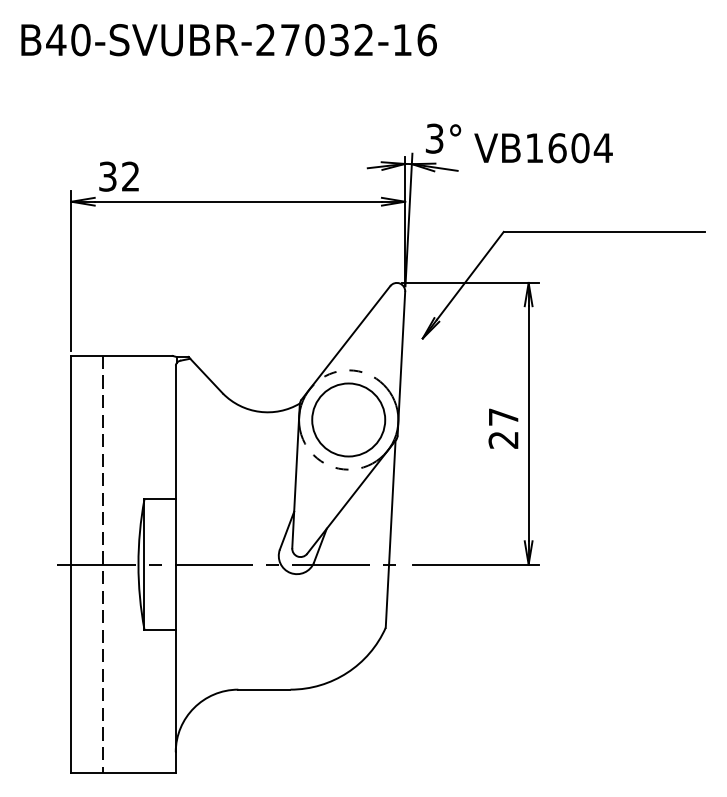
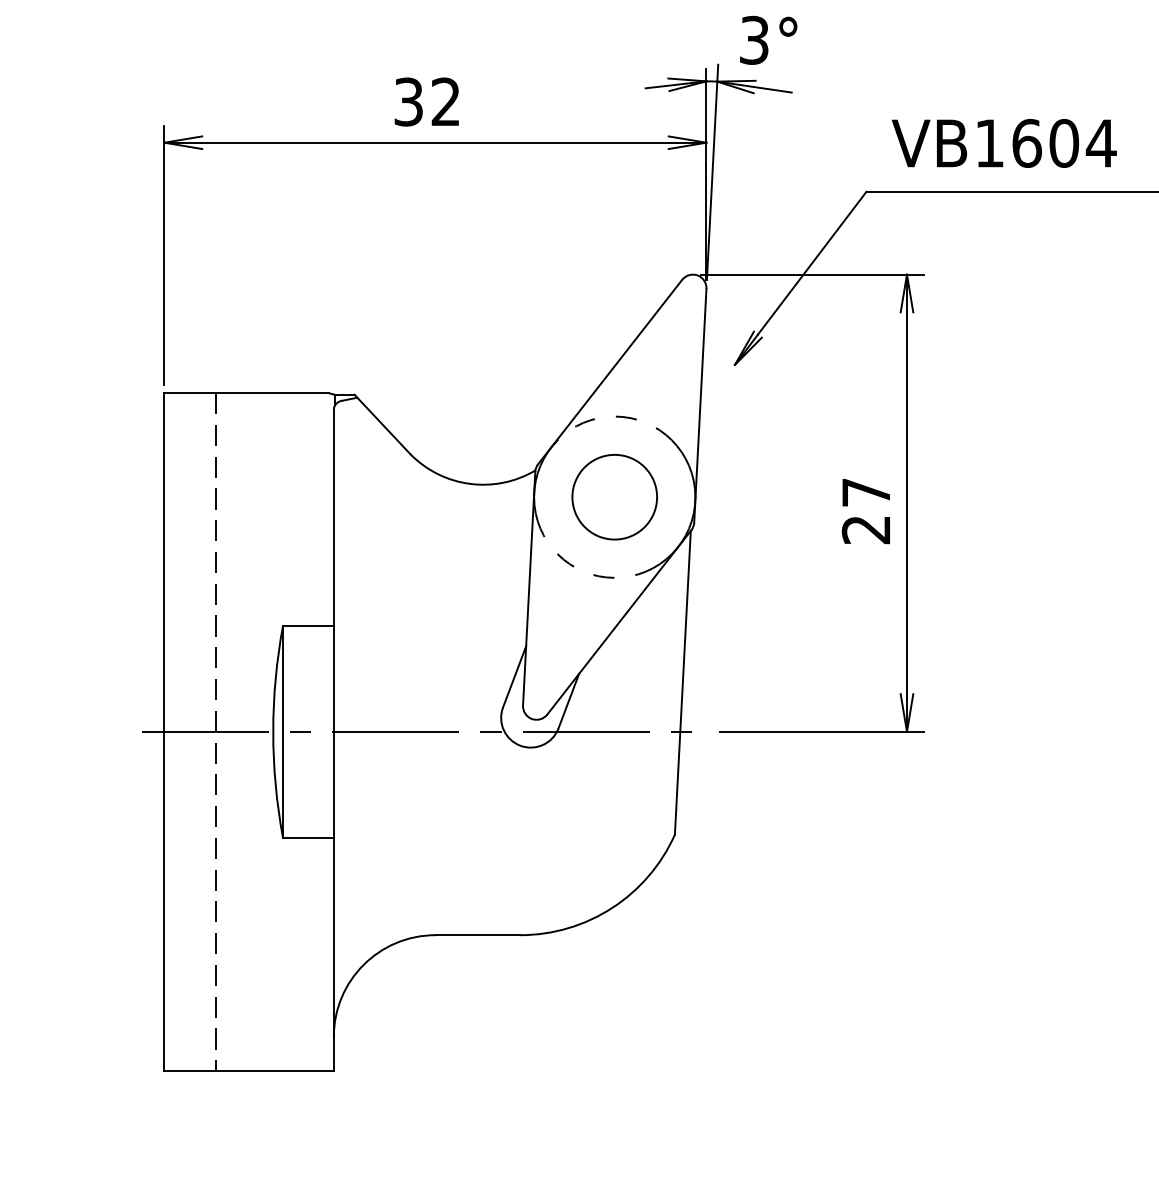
text: (543, 148) -> (1004, 143), moved
text: (118, 176) -> (425, 101), moved
circle: (348, 419) -> (614, 496), size x0.71

